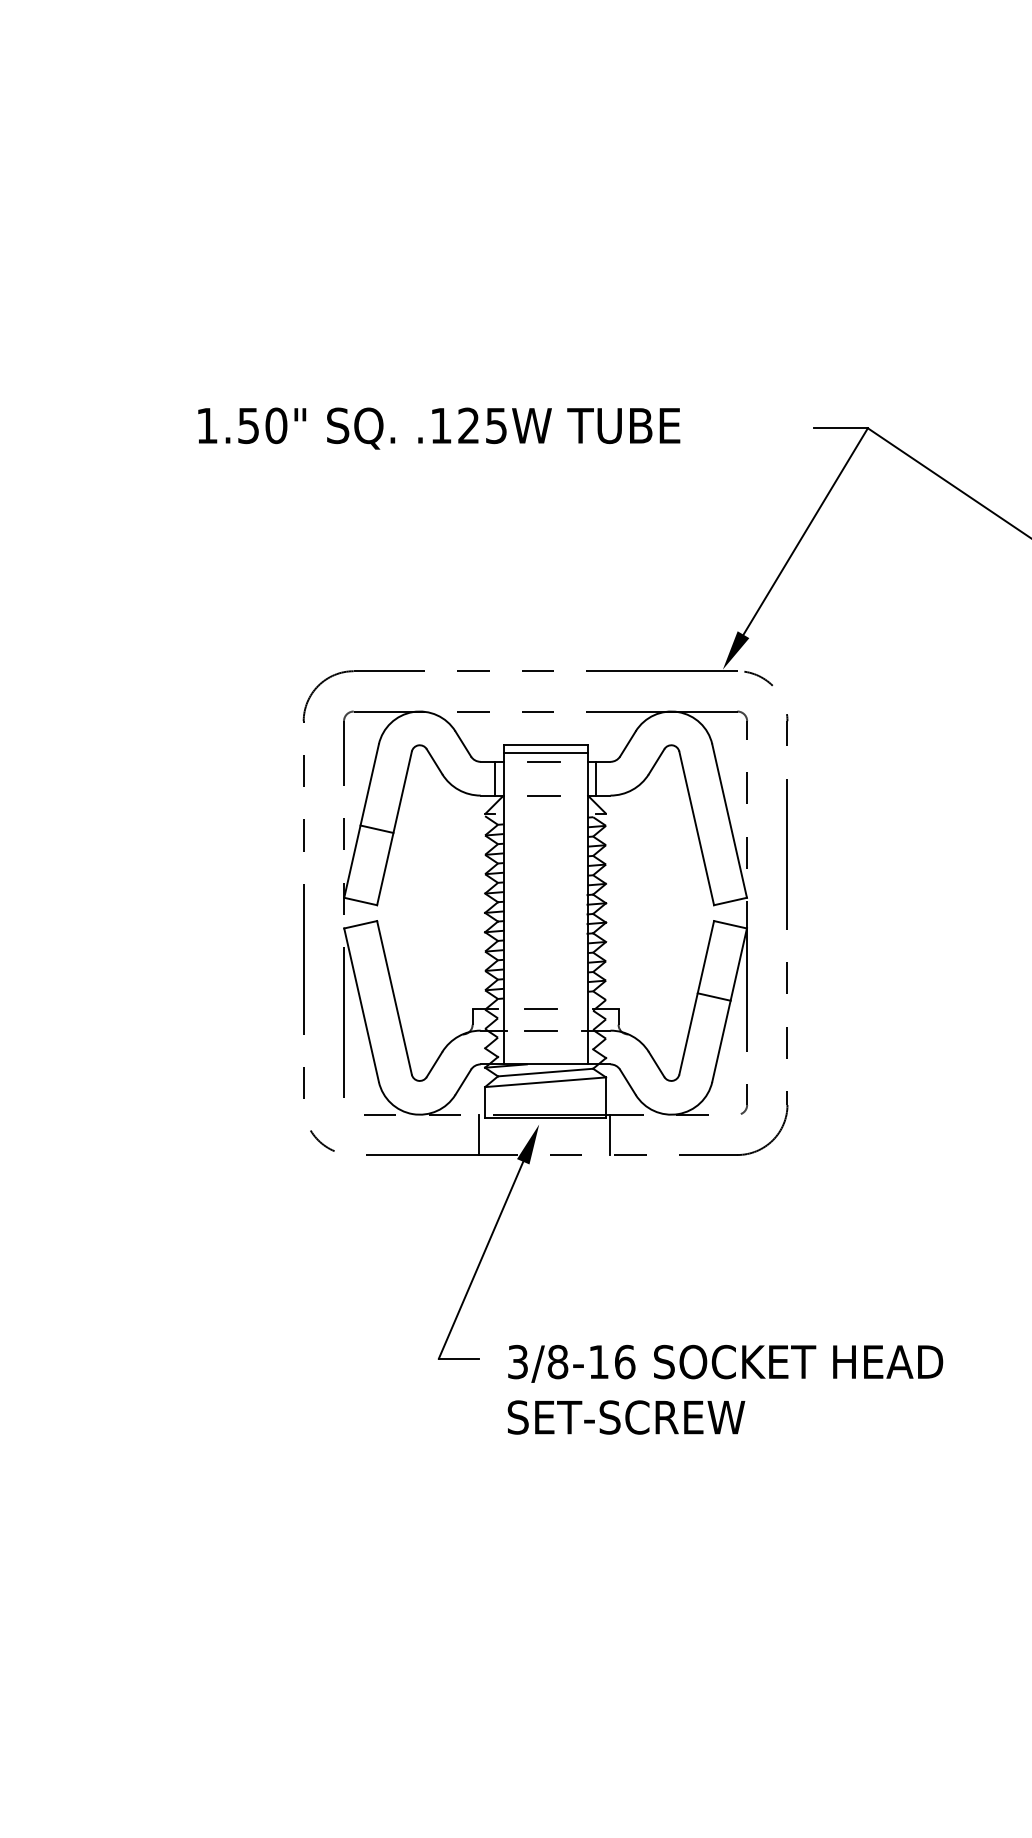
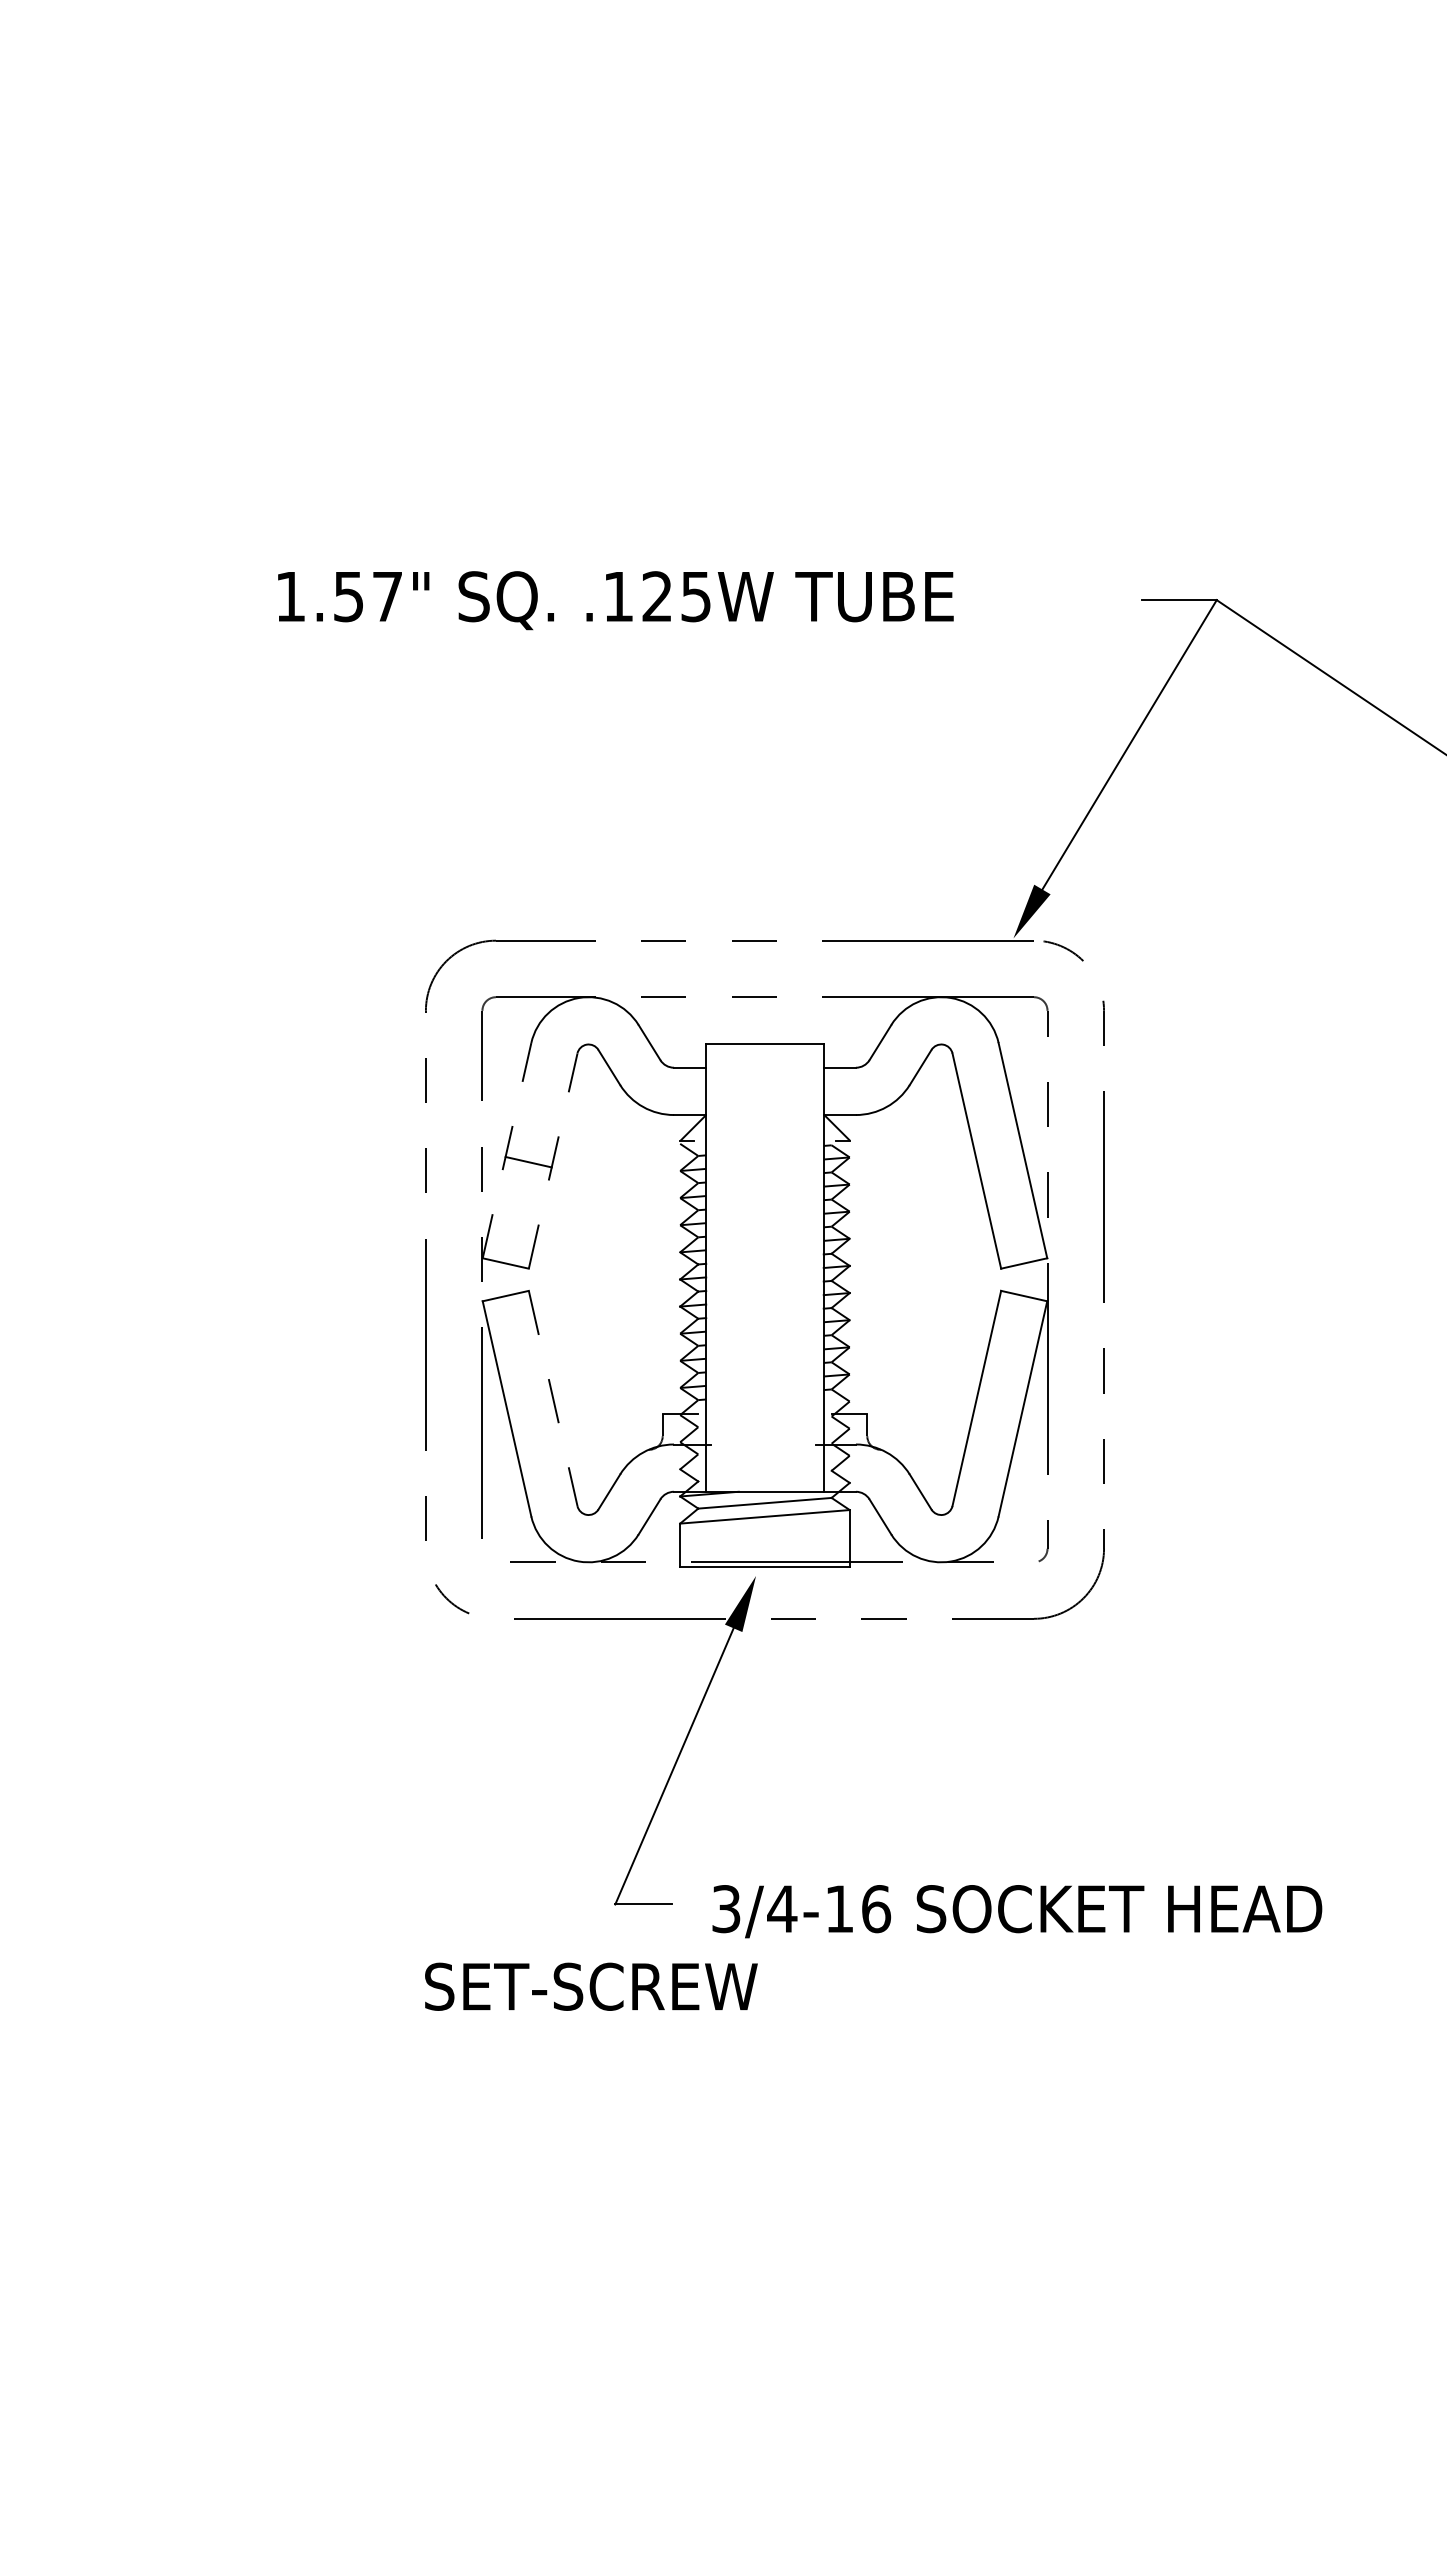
text: (276, 425) -> (387, 596), 1.50" -> 1.57"
line: (545, 753) -> (764, 1055), removed
line: (543, 761) -> (762, 1067), removed
line: (495, 778) -> (694, 1091), removed
line: (595, 778) -> (835, 1091), removed
line: (543, 795) -> (762, 1114), removed
line: (361, 820) -> (507, 1150), solid -> dashed
line: (394, 828) -> (553, 1160), solid -> dashed
line: (394, 997) -> (553, 1398), solid -> dashed
line: (714, 997) -> (1001, 1397), removed
line: (540, 1008) -> (758, 1413), removed
line: (540, 1030) -> (758, 1444), removed
line: (478, 1134) -> (671, 1590), removed
line: (609, 1134) -> (854, 1590), removed
text: (558, 1362) -> (782, 1909), 3/8-16 -> 3/4-16
text: (626, 1417) -> (591, 1986), moved

